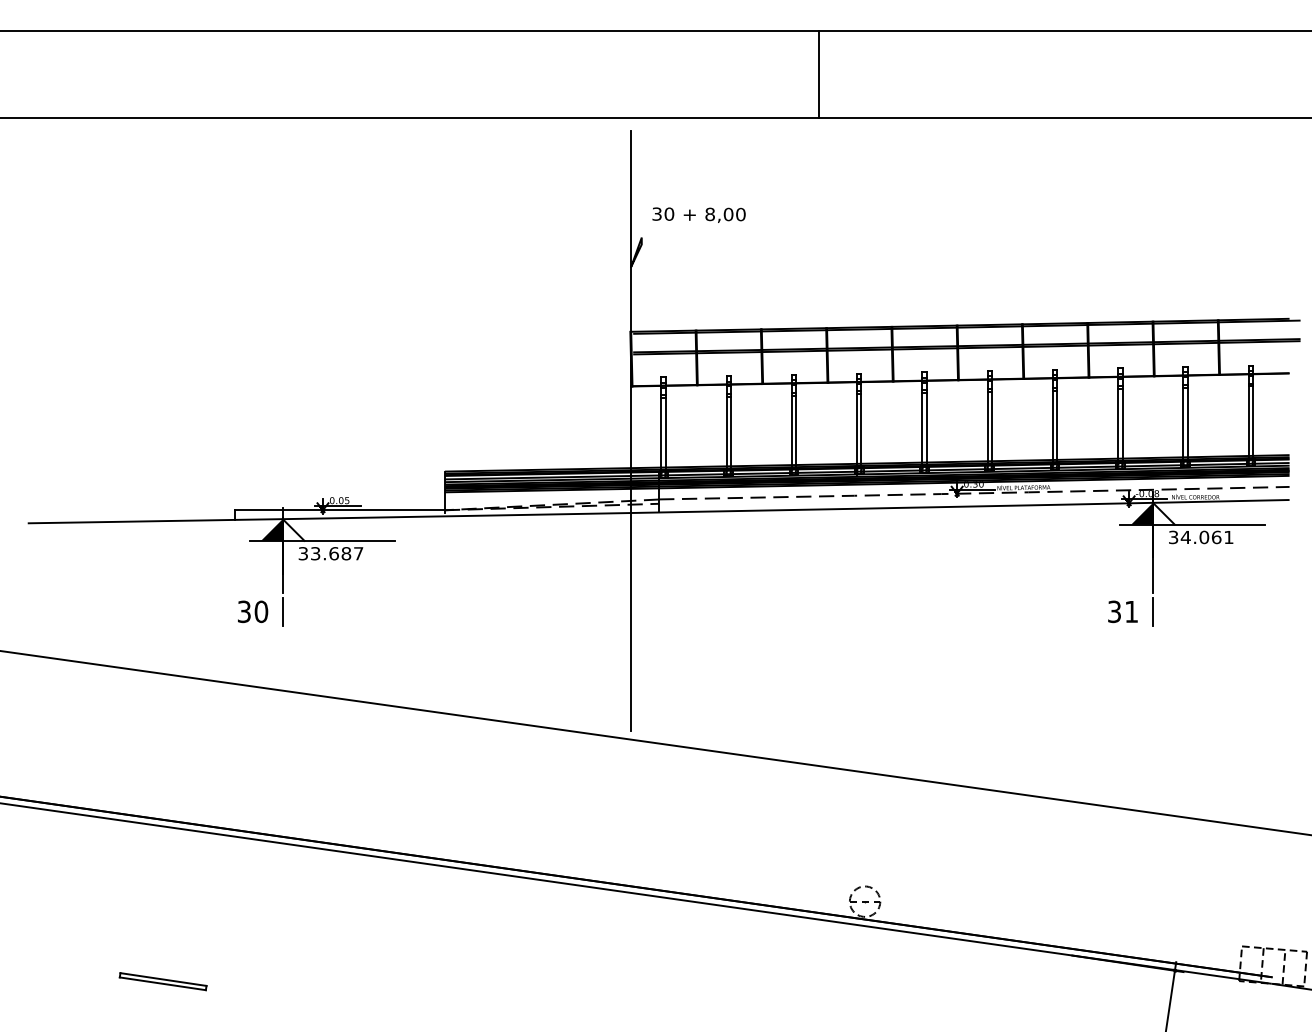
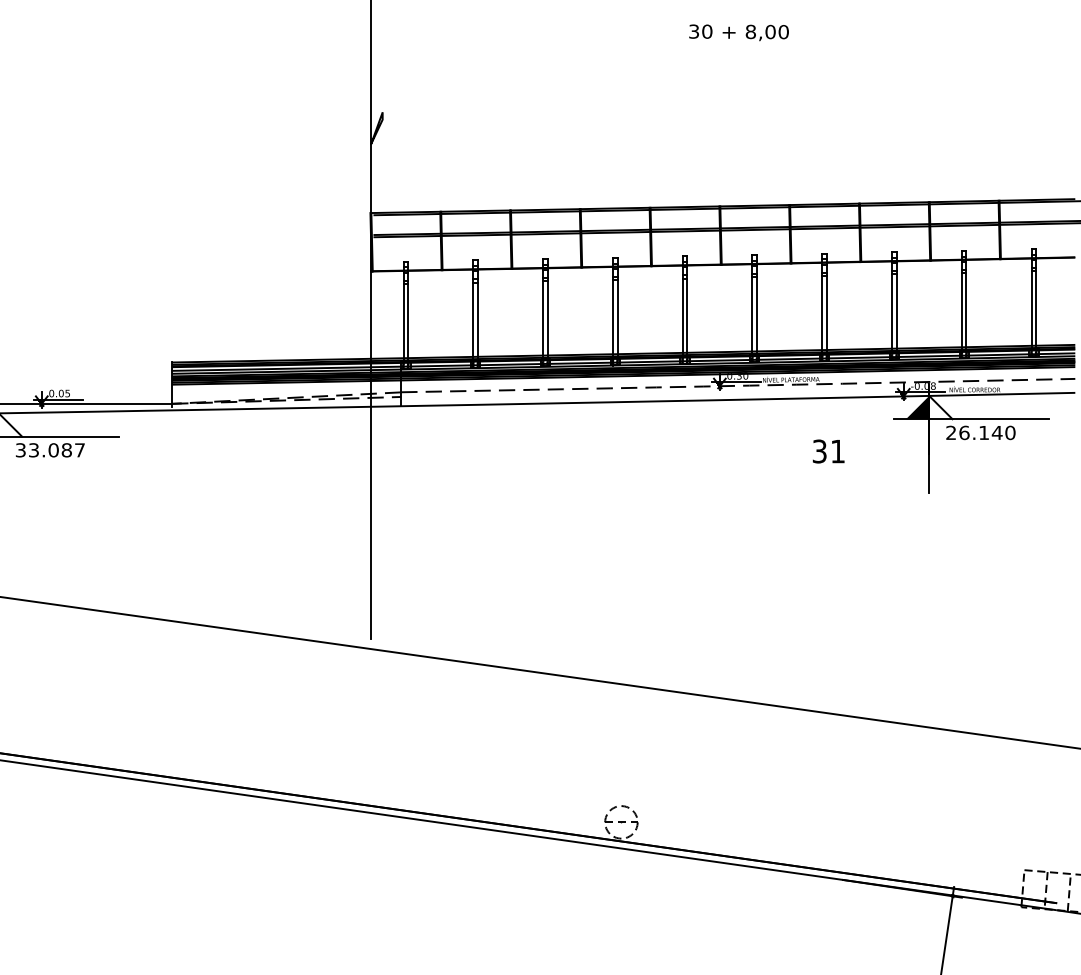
text: (698, 214) -> (738, 32), moved
text: (1201, 537) -> (981, 432), 34.061 -> 26.140
text: (333, 553) -> (53, 450), 33.687 -> 33.087
text: (1122, 611) -> (828, 451), moved
line: (1152, 611) -> (928, 512), removed

